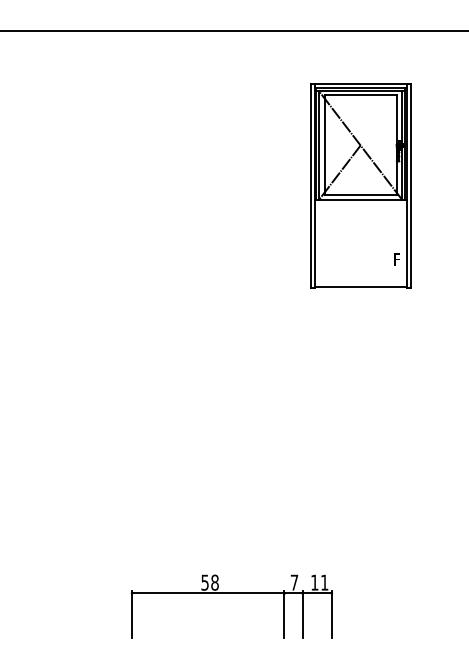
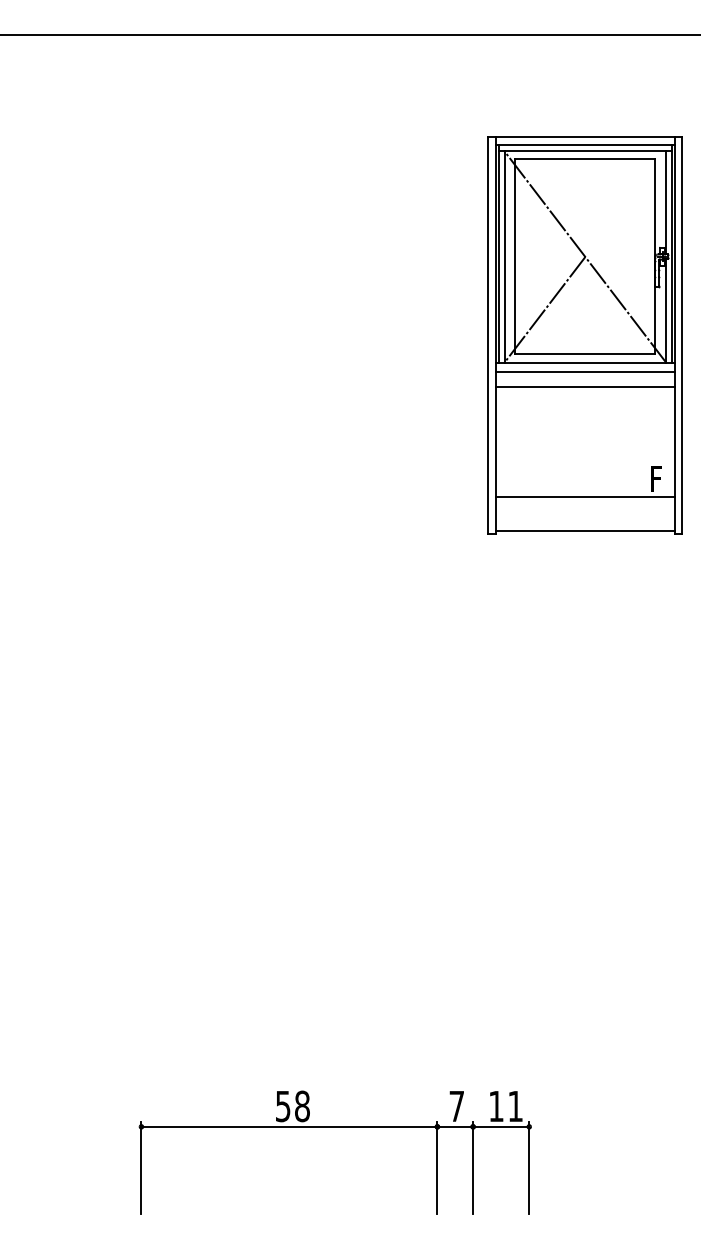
line: (360, 204) -> (585, 371), added
line: (360, 212) -> (585, 387), added
line: (360, 268) -> (585, 495), added

